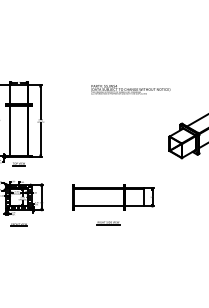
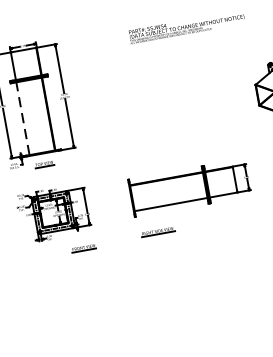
line: (10, 130) -> (23, 117), solid -> dashed
line: (108, 222) -> (157, 231), moved
line: (18, 224) -> (82, 247), moved

